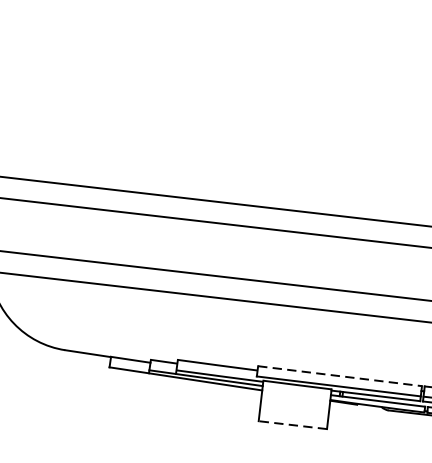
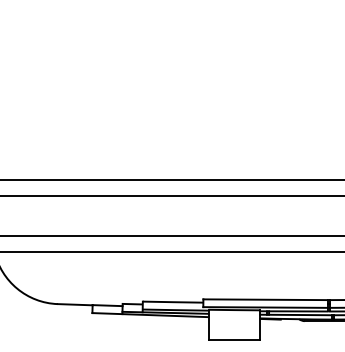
line: (341, 376) -> (266, 299), dashed -> solid
line: (292, 425) -> (234, 340), dashed -> solid

